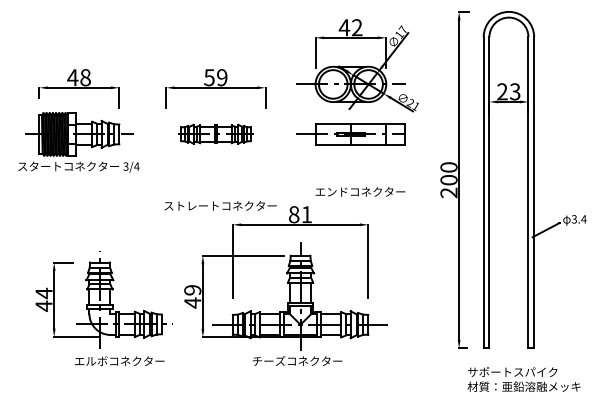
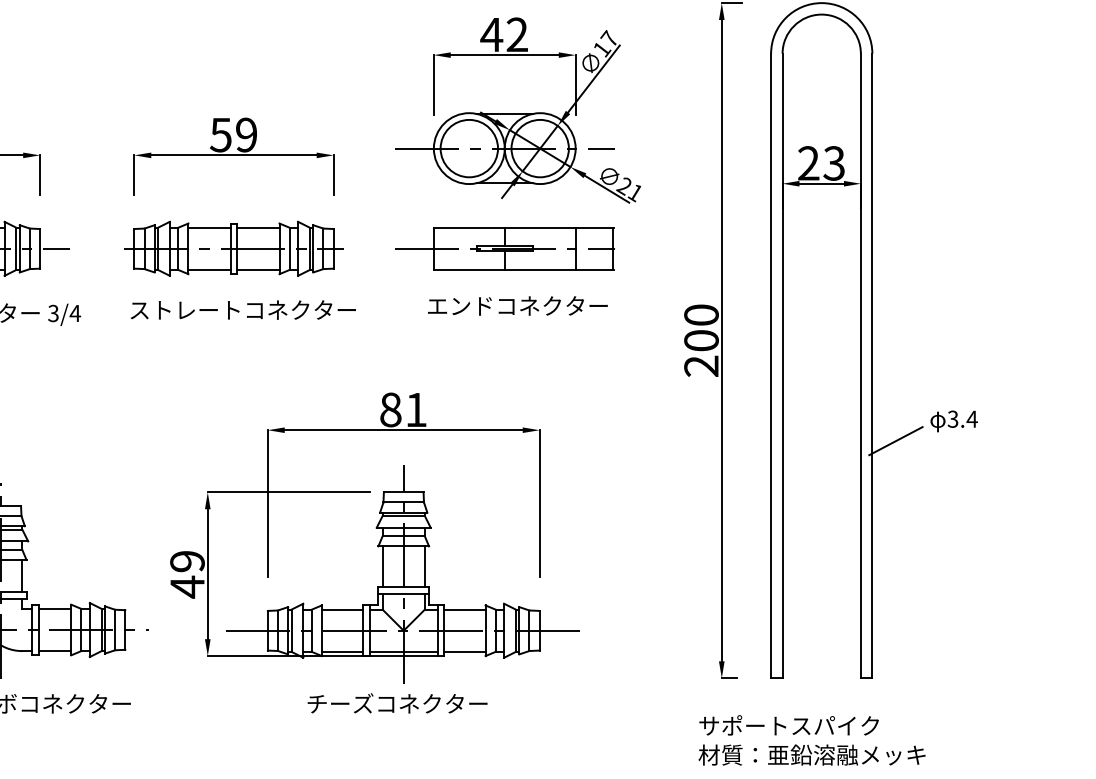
part: (215, 133) -> (233, 247), size x1.43
text: (360, 191) -> (517, 305), moved
text: (220, 205) -> (243, 309), moved
text: (523, 379) -> (810, 740), moved

